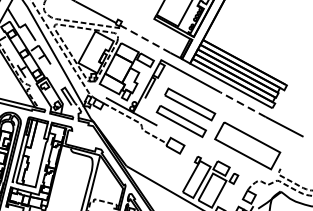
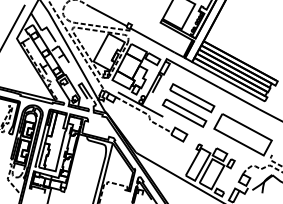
line: (145, 39) -> (152, 40), dashed -> solid
line: (242, 104) -> (238, 98), dashed -> solid

